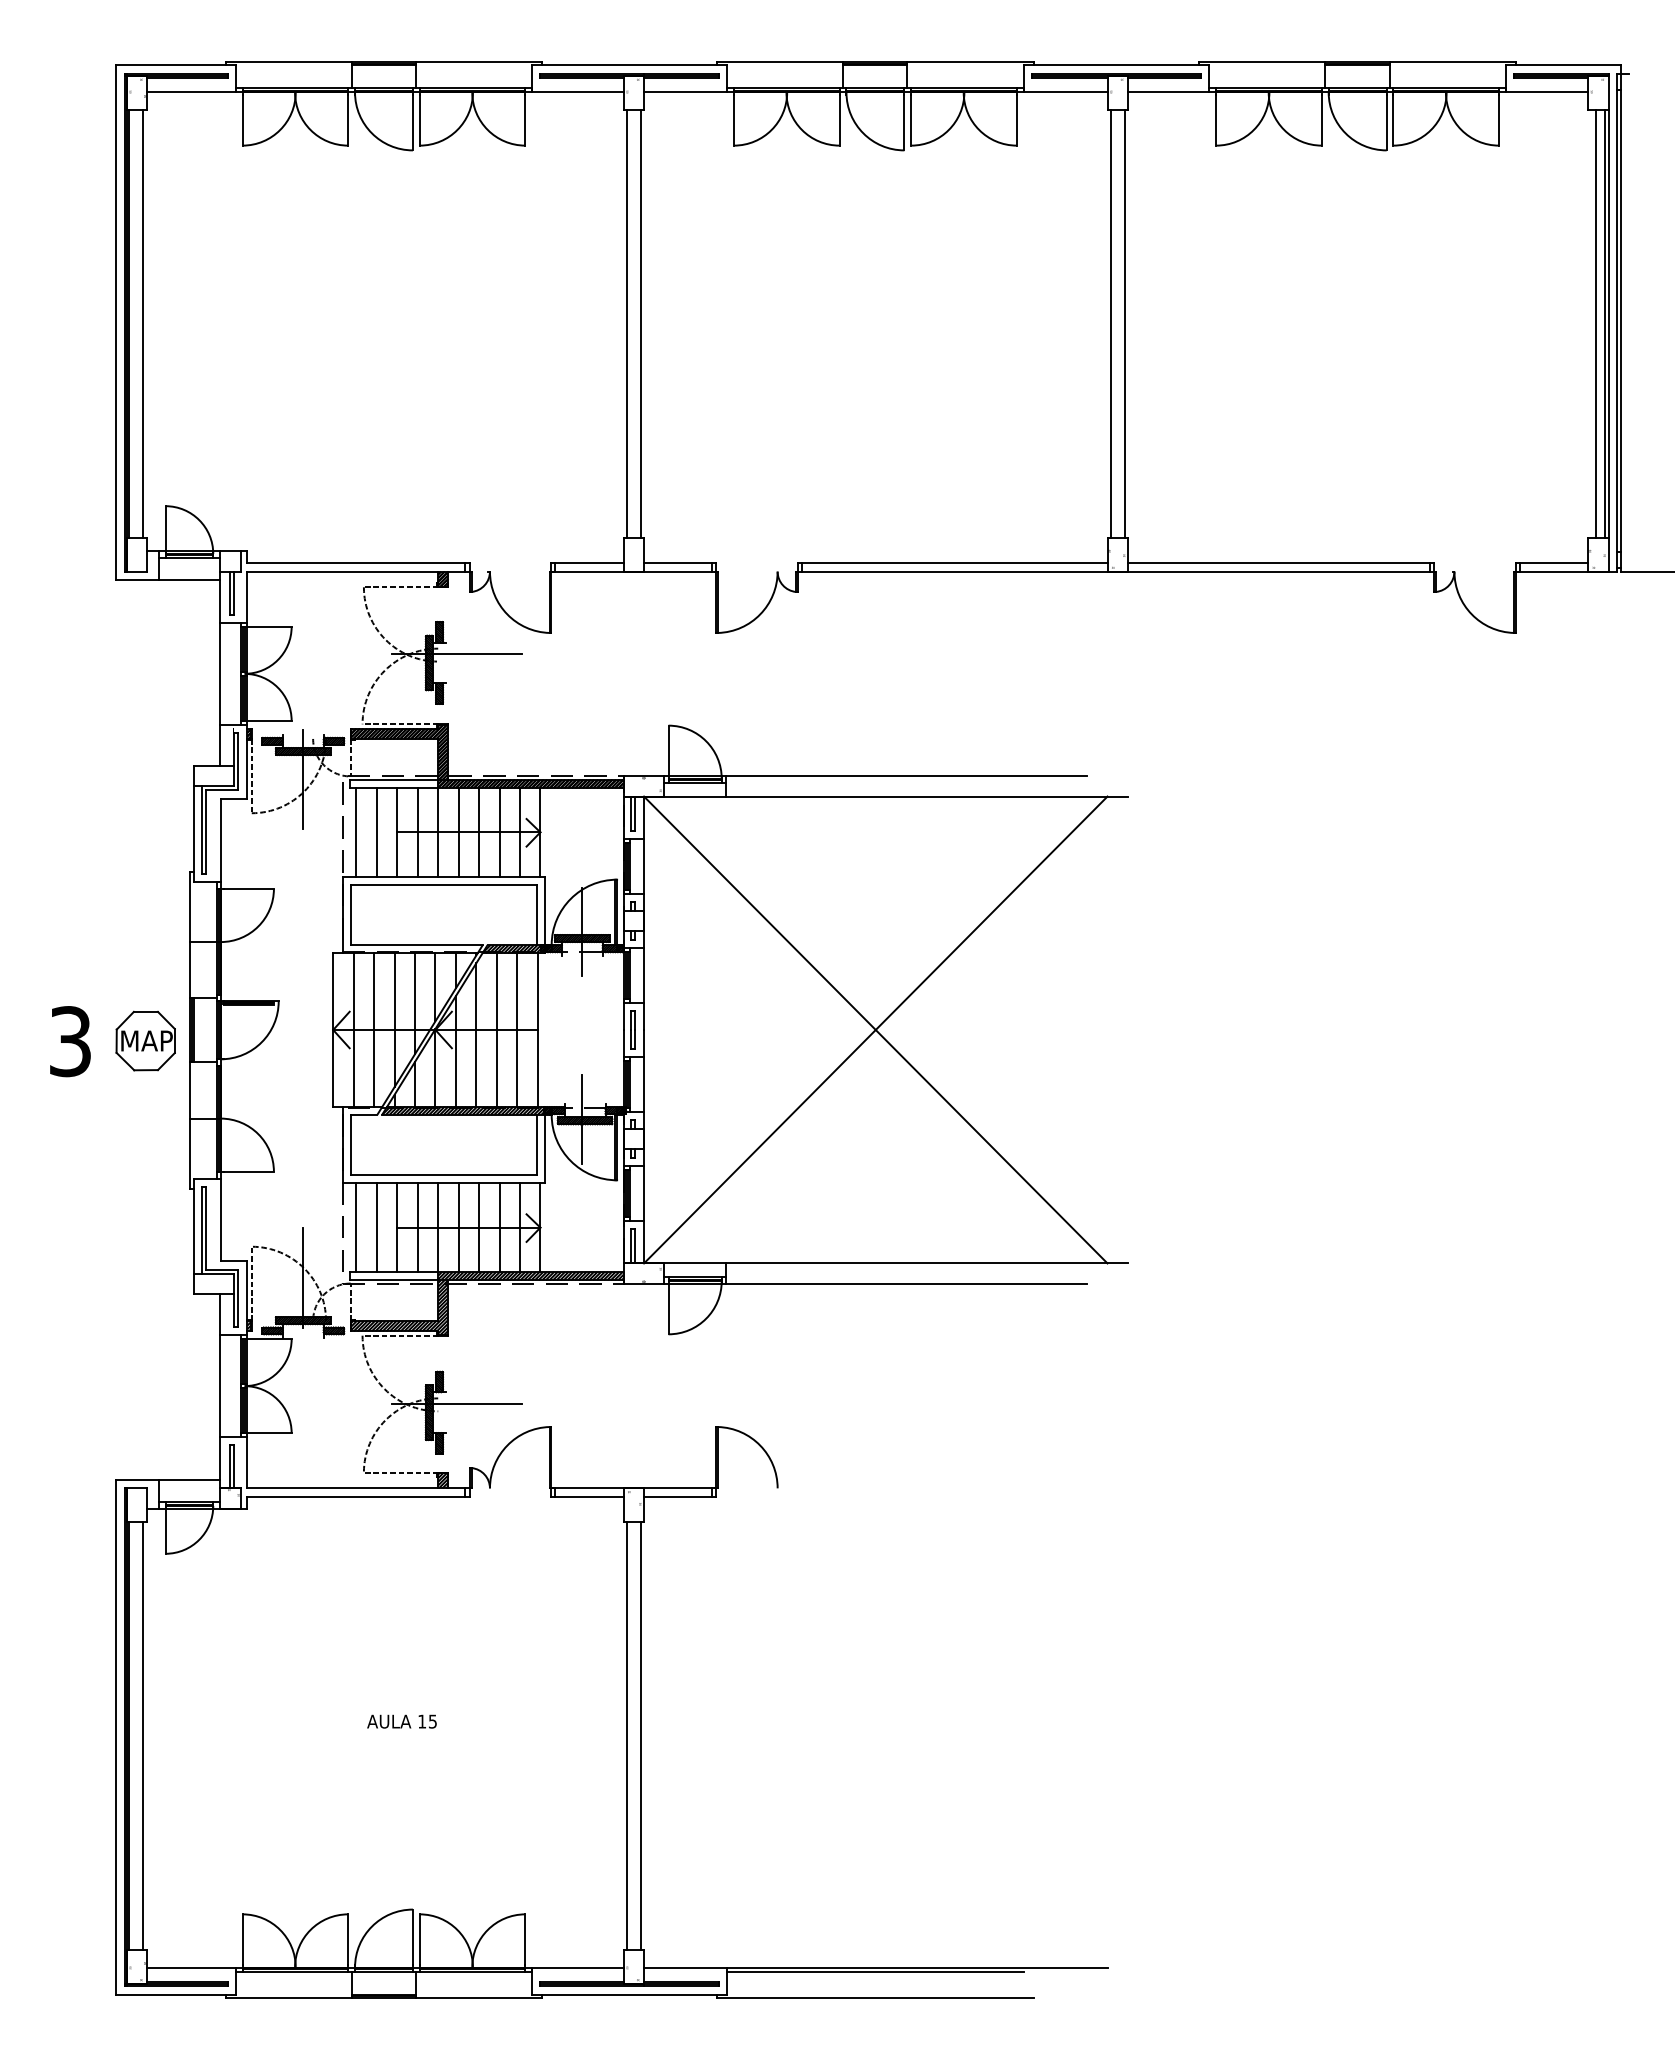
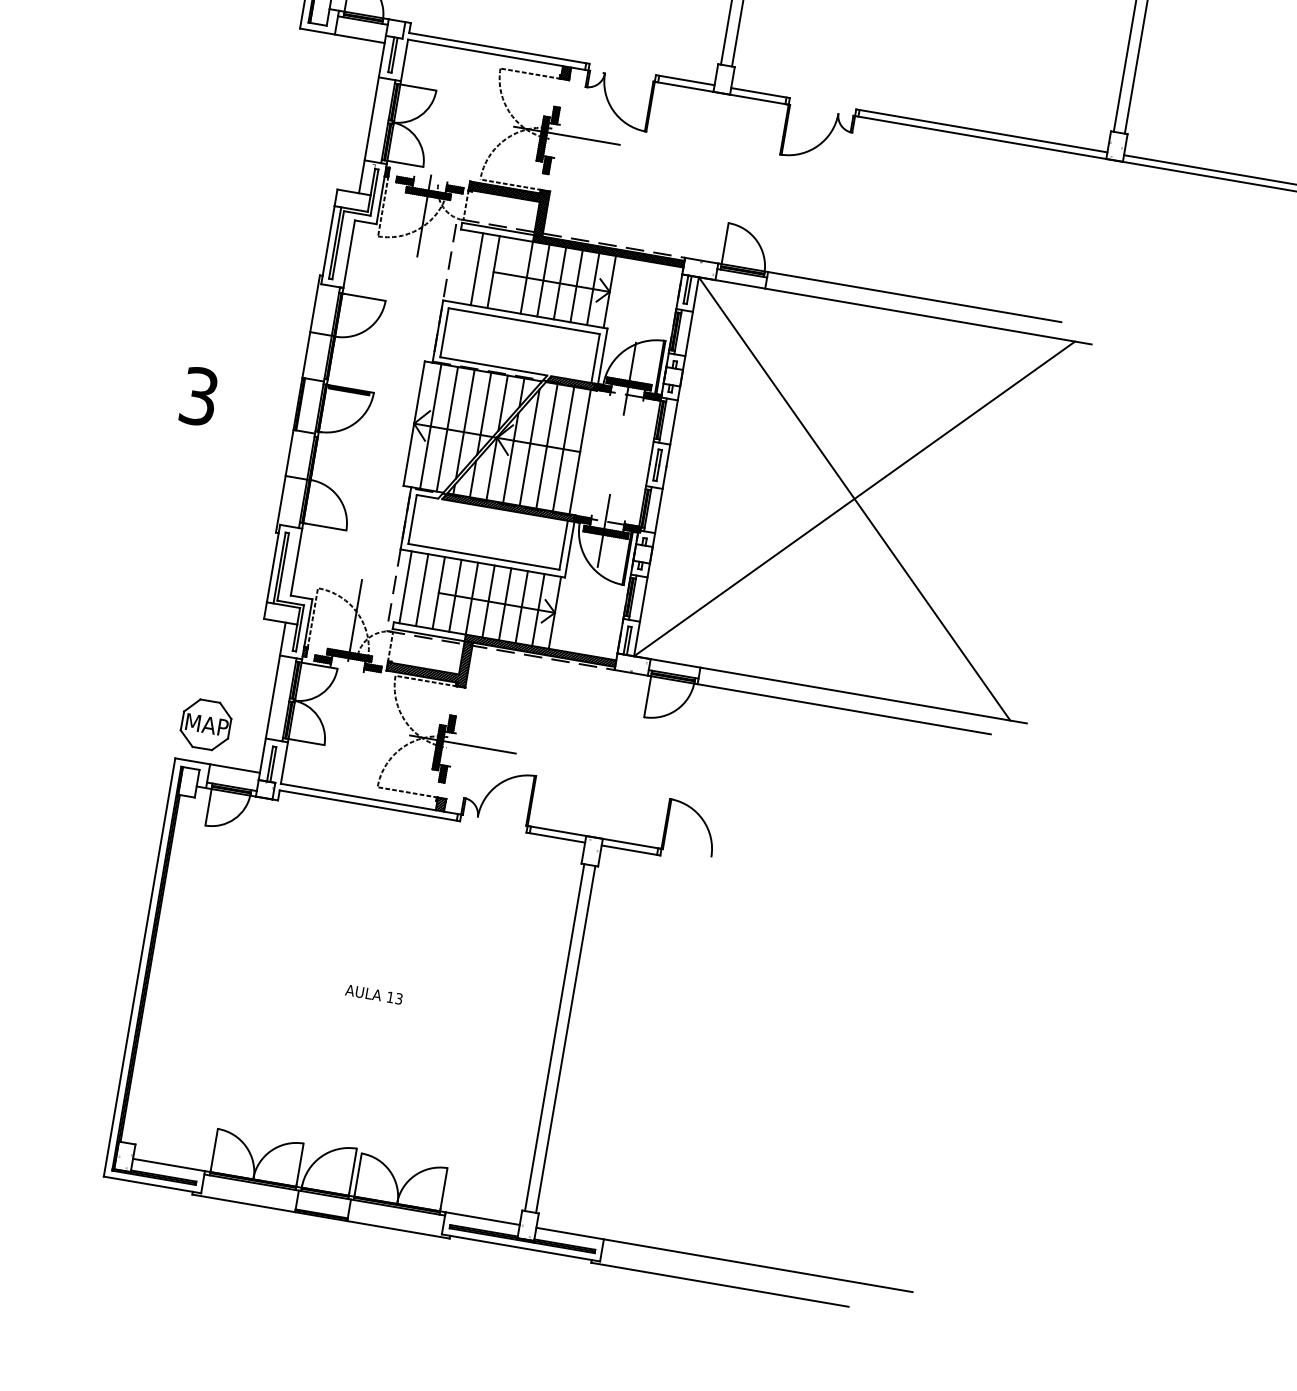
line: (356, 832) -> (460, 266), removed
line: (417, 832) -> (509, 275), removed
part: (145, 1040) -> (205, 724), moved
text: (432, 1720) -> (398, 997), 15 -> 13
line: (143, 1735) -> (162, 970), removed
line: (875, 1971) -> (723, 1263), removed

